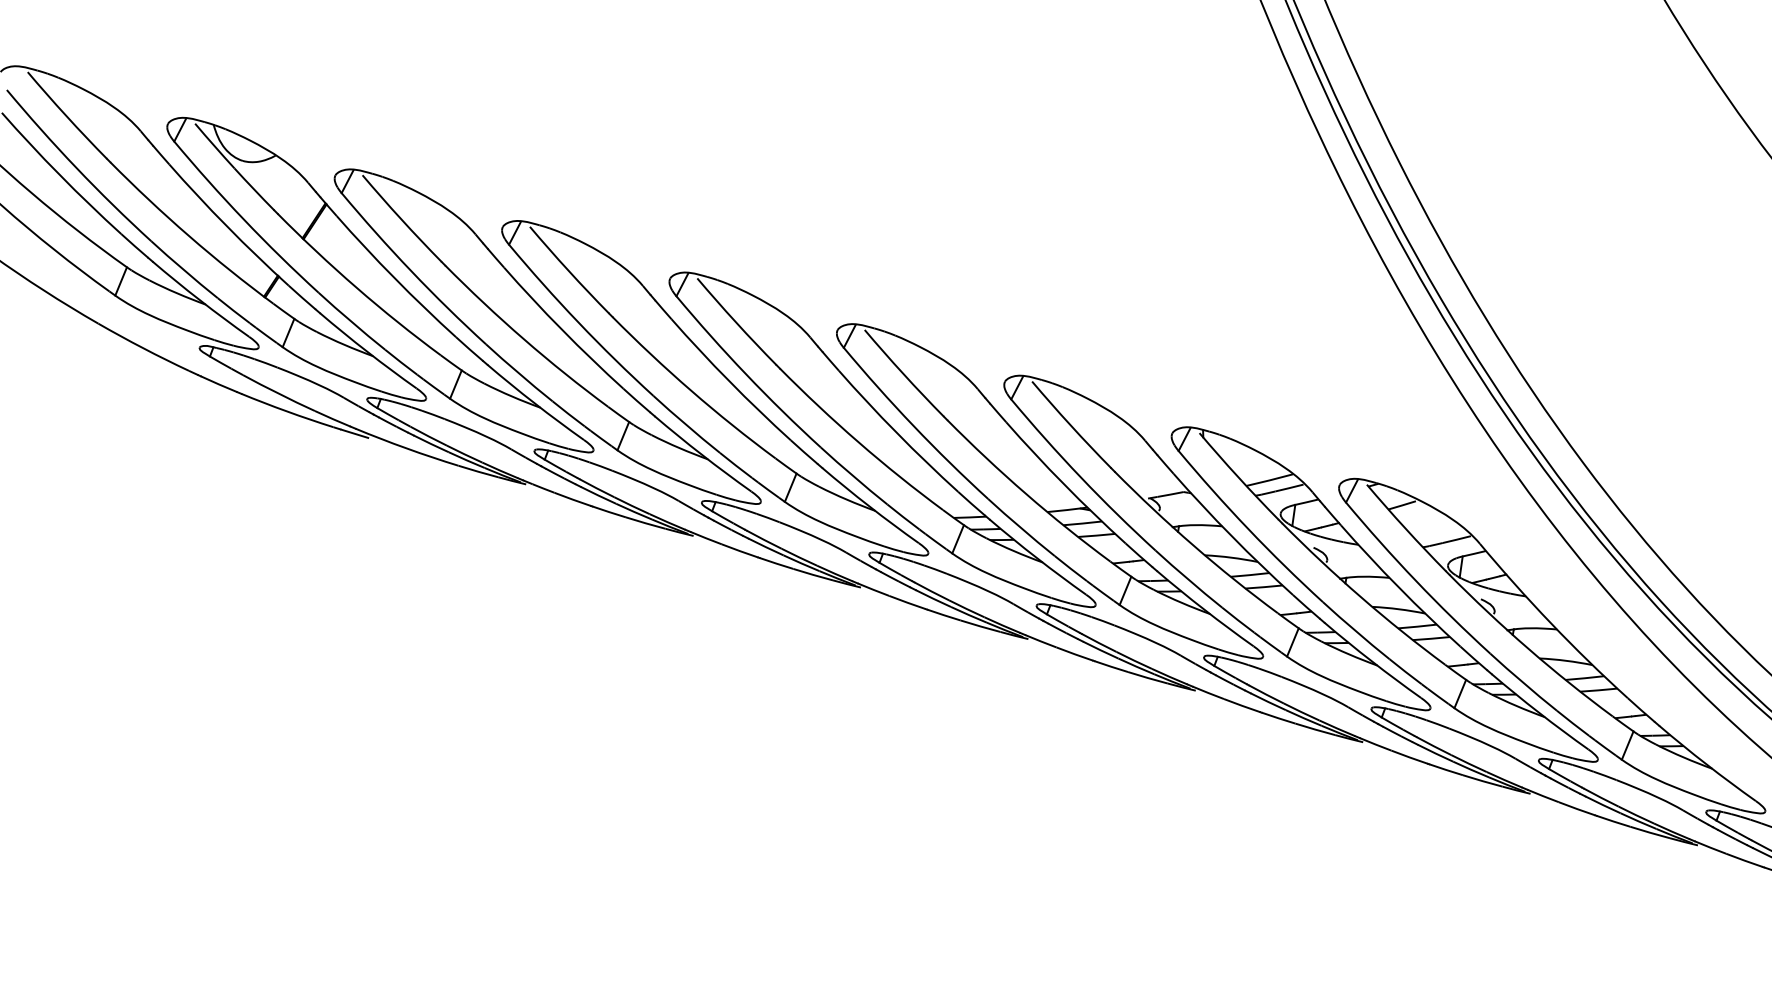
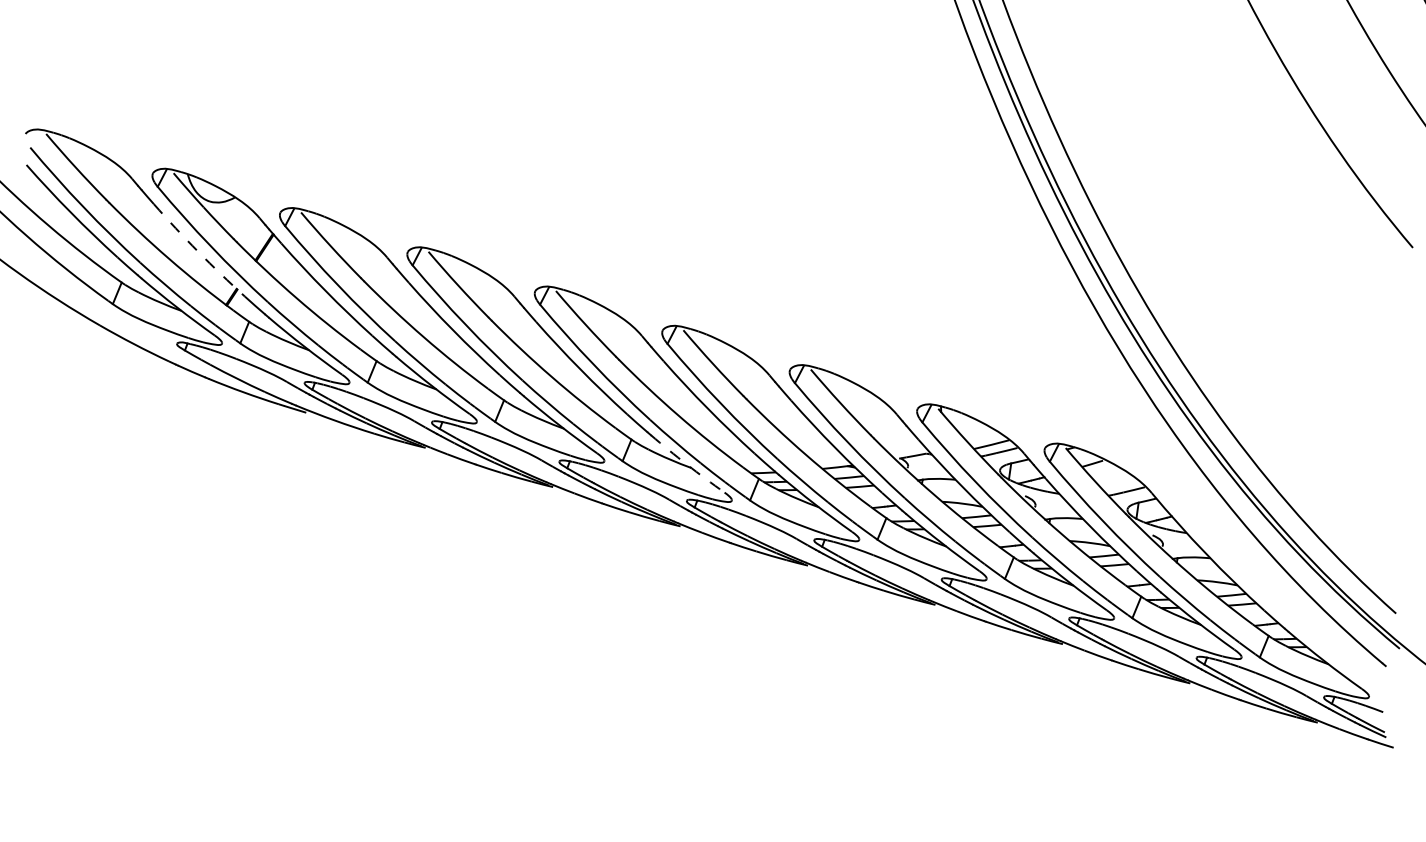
arc: (227, 226) -> (198, 251), solid -> dashed
arc: (870, 506) -> (687, 464), solid -> dashed

